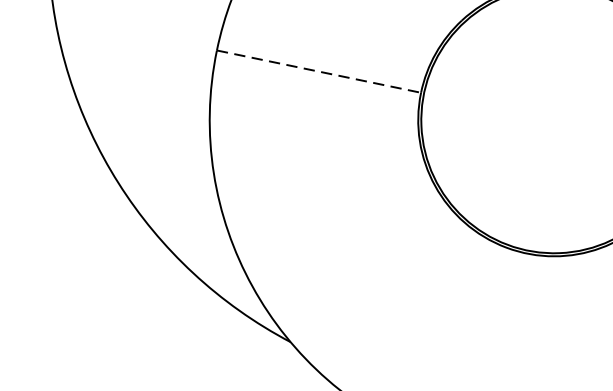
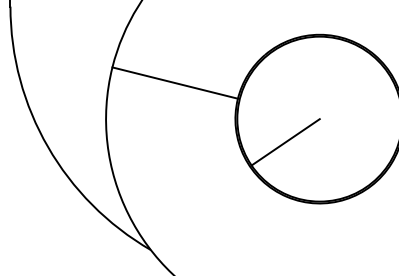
line: (319, 72) -> (175, 83), dashed -> solid
line: (500, 160) -> (285, 142), added

